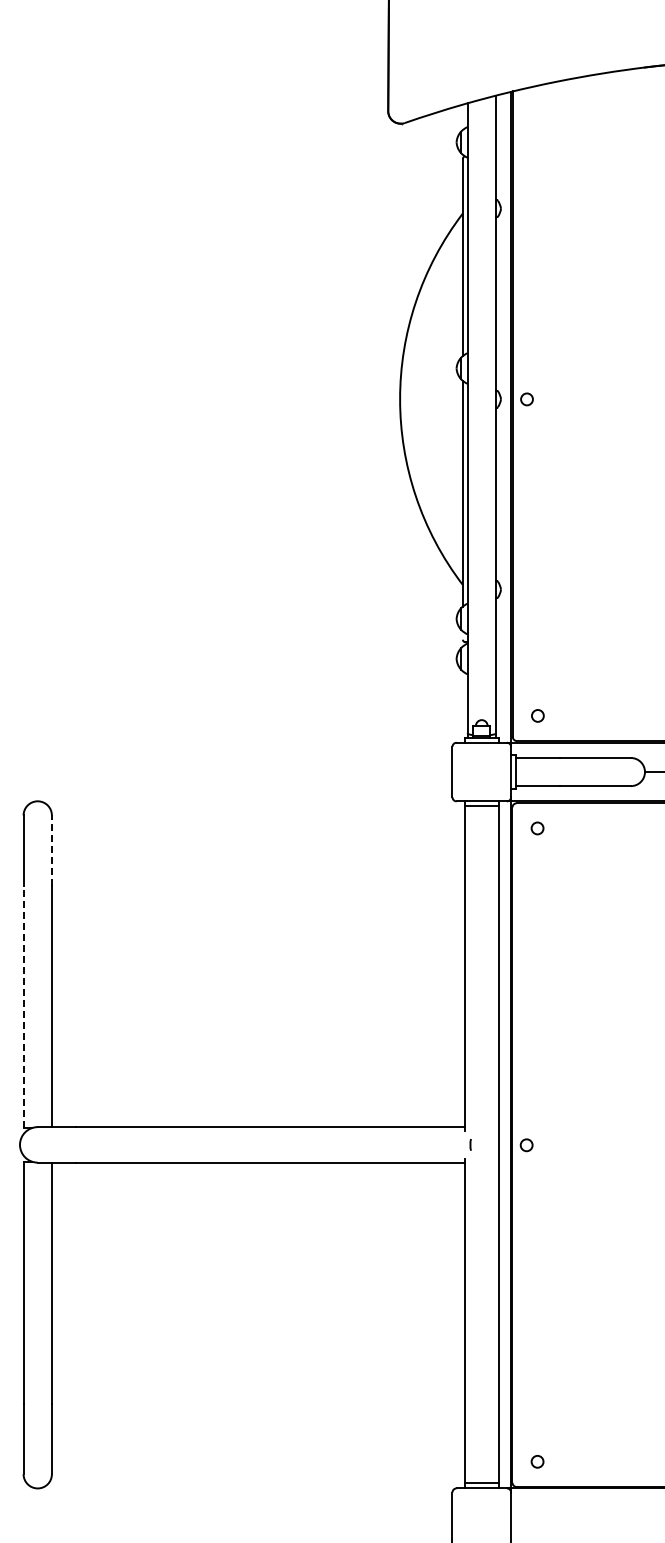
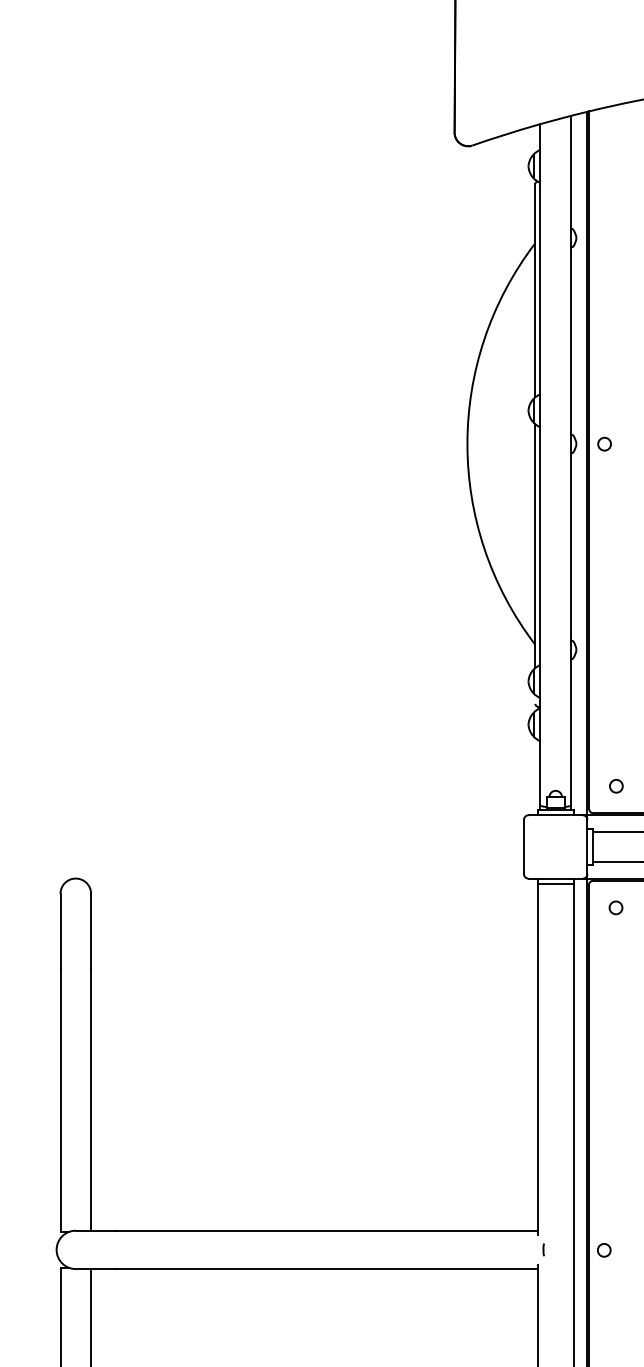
line: (51, 850) -> (90, 931), dashed -> solid
line: (23, 1006) -> (60, 1100), dashed -> solid

